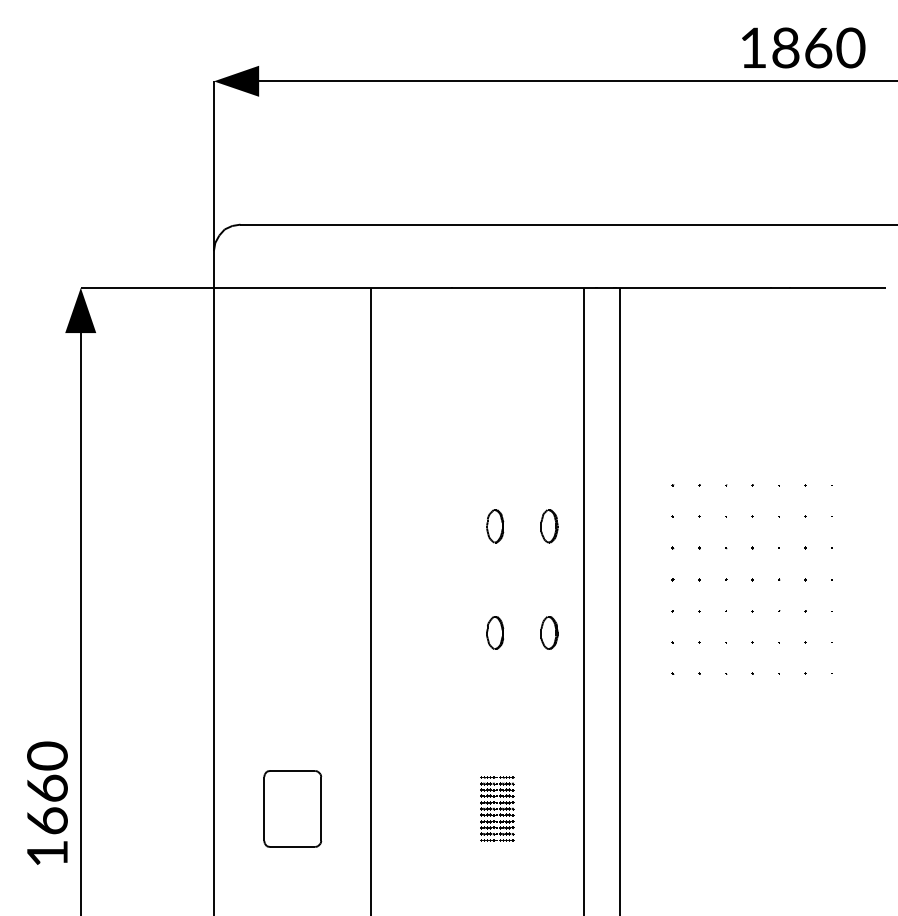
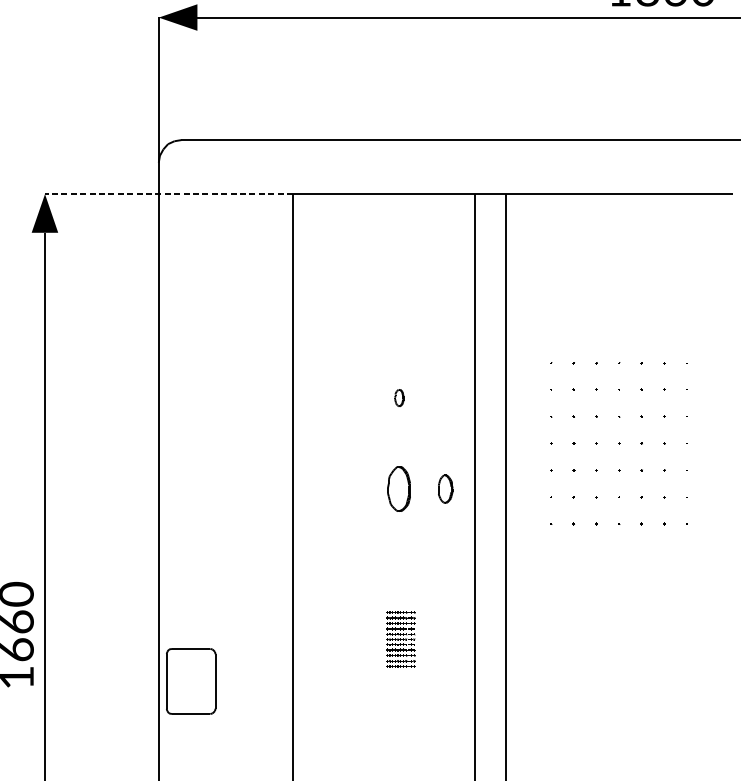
line: (225, 287) -> (168, 193), solid -> dashed
part: (495, 526) -> (399, 398), size x0.6
part: (549, 526) -> (445, 398), removed
part: (495, 632) -> (399, 488), size x1.6
part: (292, 808) -> (190, 681), moved

